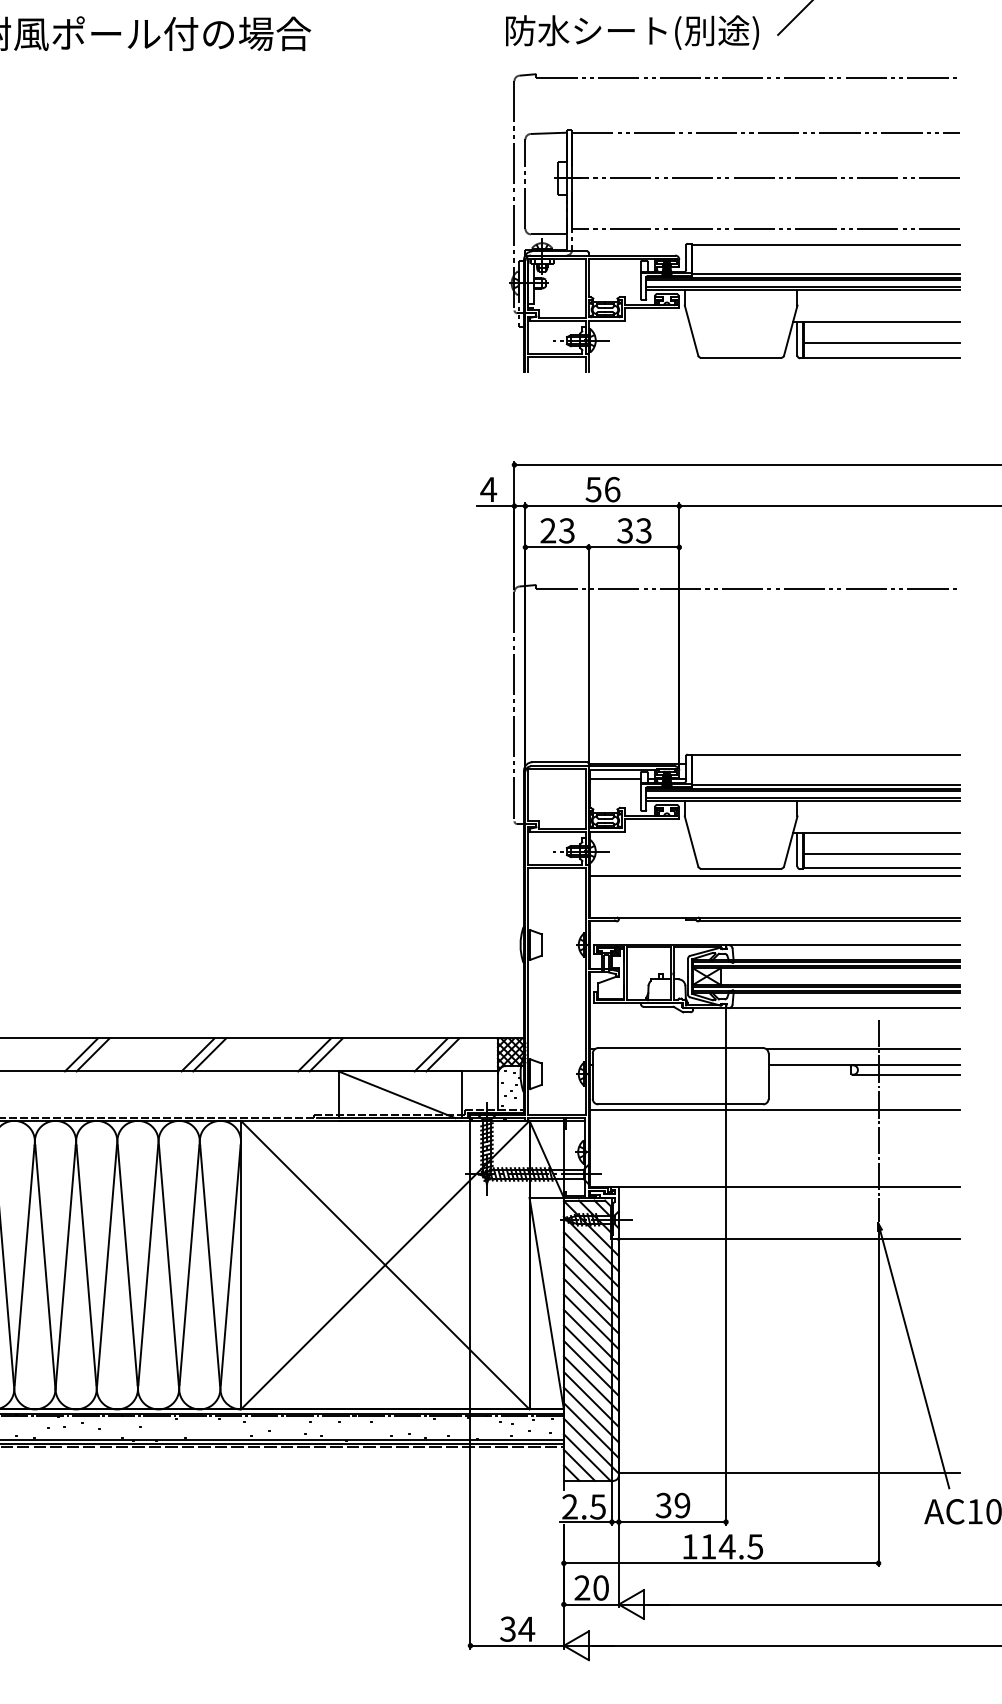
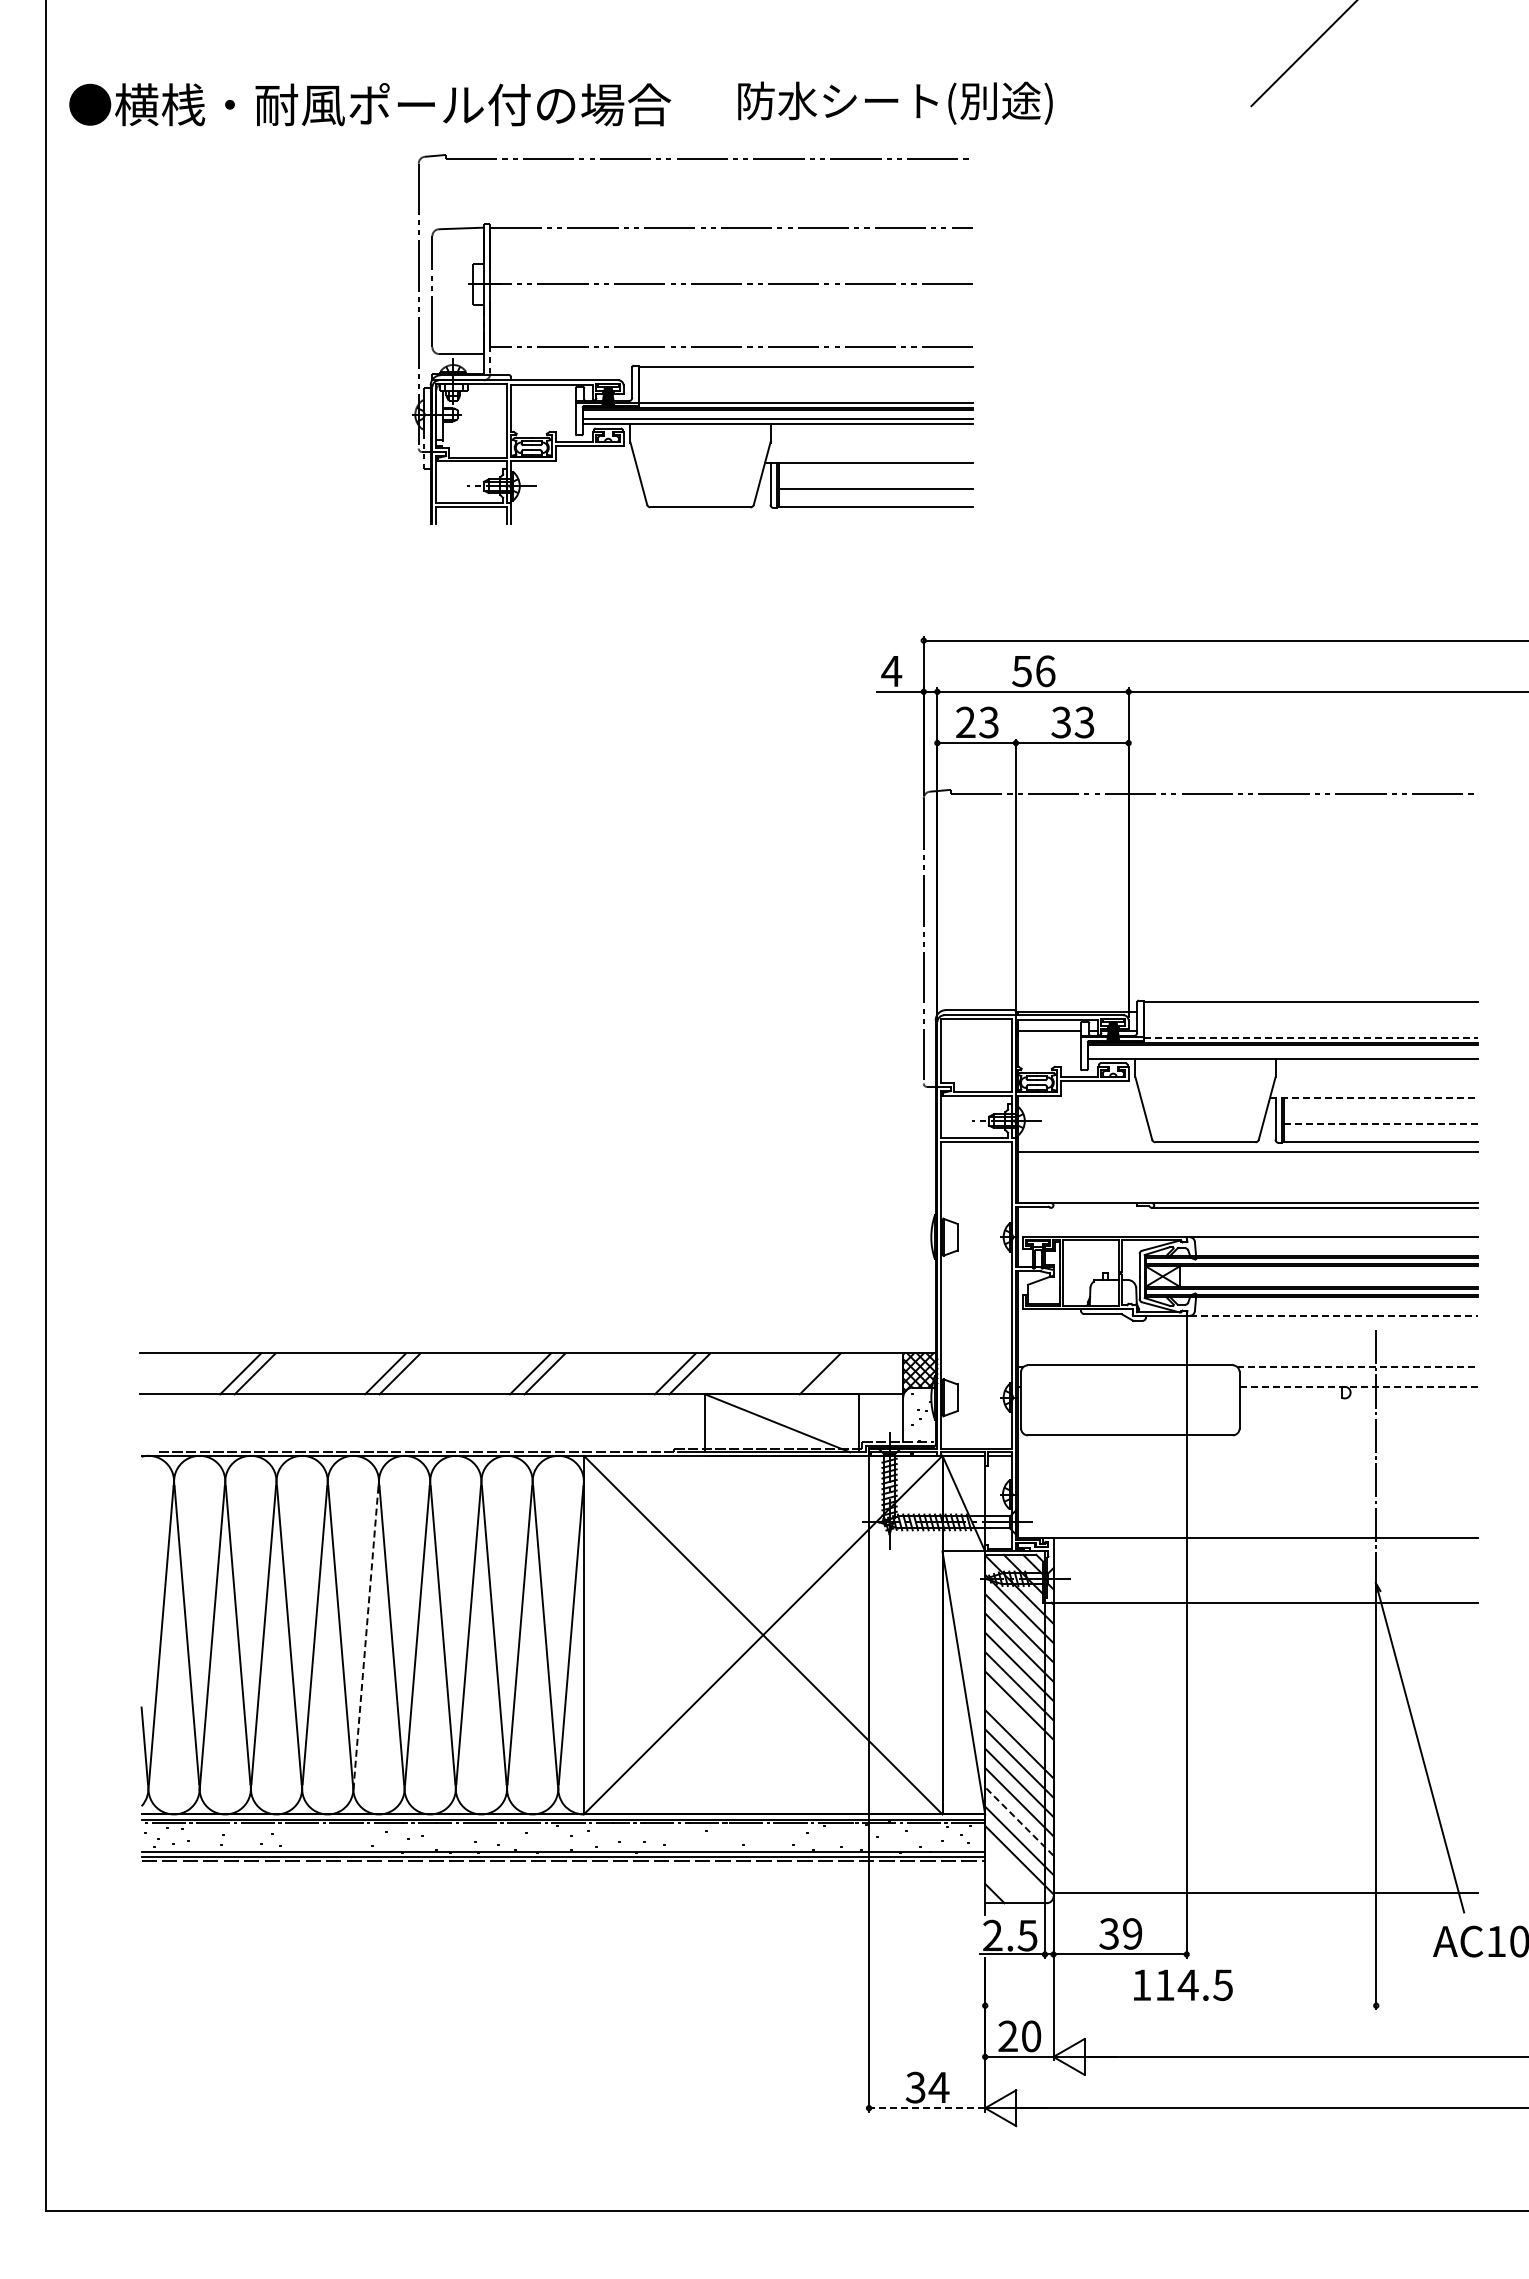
text: (632, 31) -> (895, 102), moved
part: (734, 228) -> (692, 346), moved
line: (825, 784) -> (1310, 1037), solid -> dashed
line: (803, 797) -> (1282, 1054), removed
line: (876, 832) -> (1373, 1097), solid -> dashed
line: (881, 853) -> (1380, 1123), solid -> dashed
line: (844, 1007) -> (1334, 1315), solid -> dashed
line: (864, 1049) -> (1358, 1367), solid -> dashed
line: (442, 1054) -> (834, 1373), removed
line: (865, 1065) -> (1359, 1386), solid -> dashed
line: (906, 1074) -> (1410, 1398), removed
line: (774, 1109) -> (1247, 1441), removed
line: (65, 1267) -> (365, 1638), solid -> dashed
line: (591, 1337) -> (1019, 1724), removed
line: (591, 1415) -> (1019, 1821), solid -> dashed
line: (587, 1457) -> (1014, 1874), removed
line: (579, 1464) -> (1004, 1883), removed
line: (721, 1563) -> (1180, 2005), removed
line: (516, 1646) -> (926, 2108), solid -> dashed

